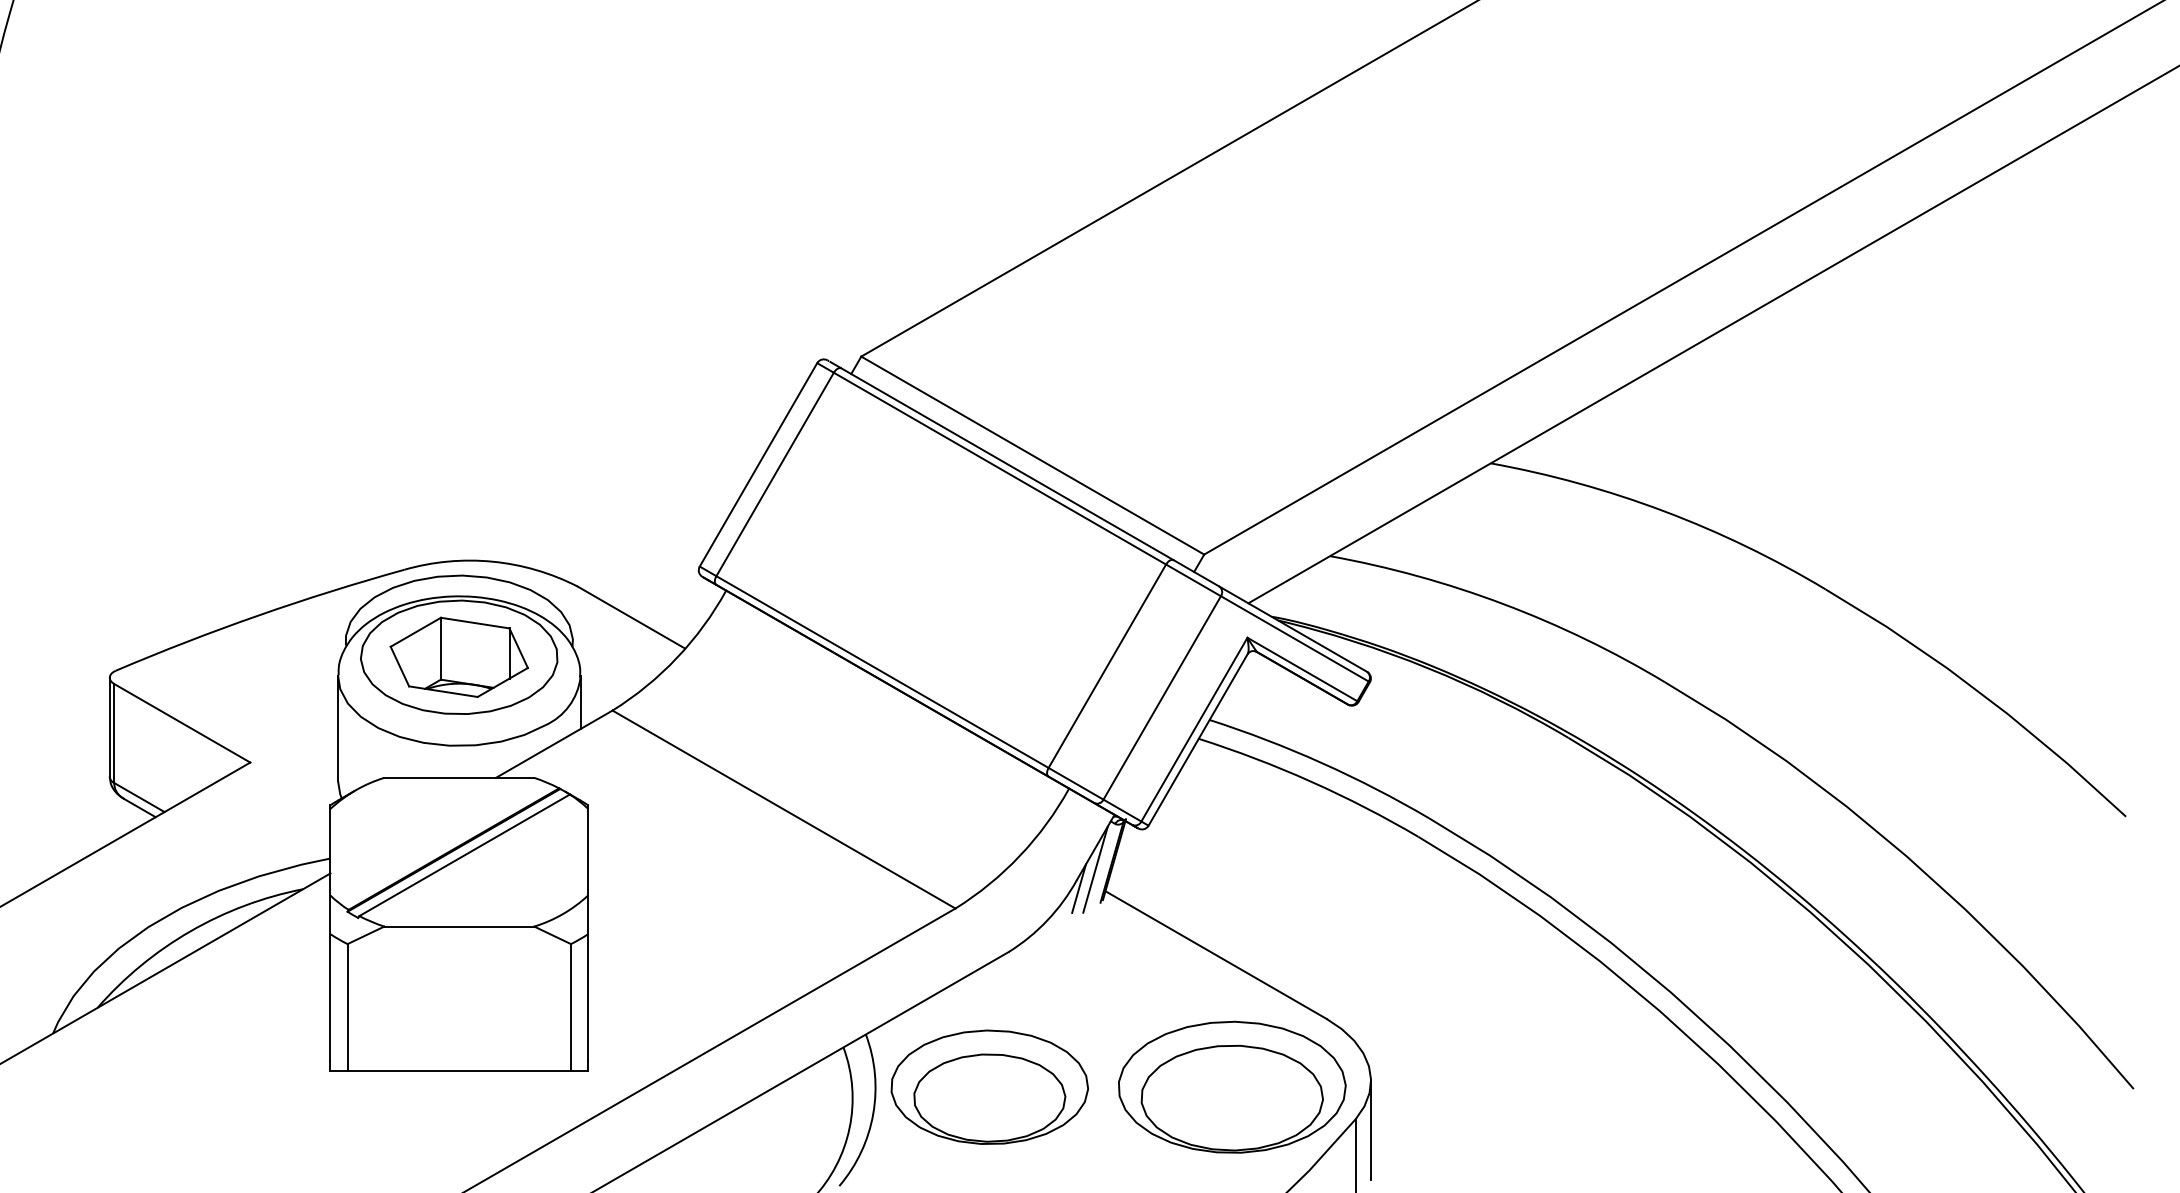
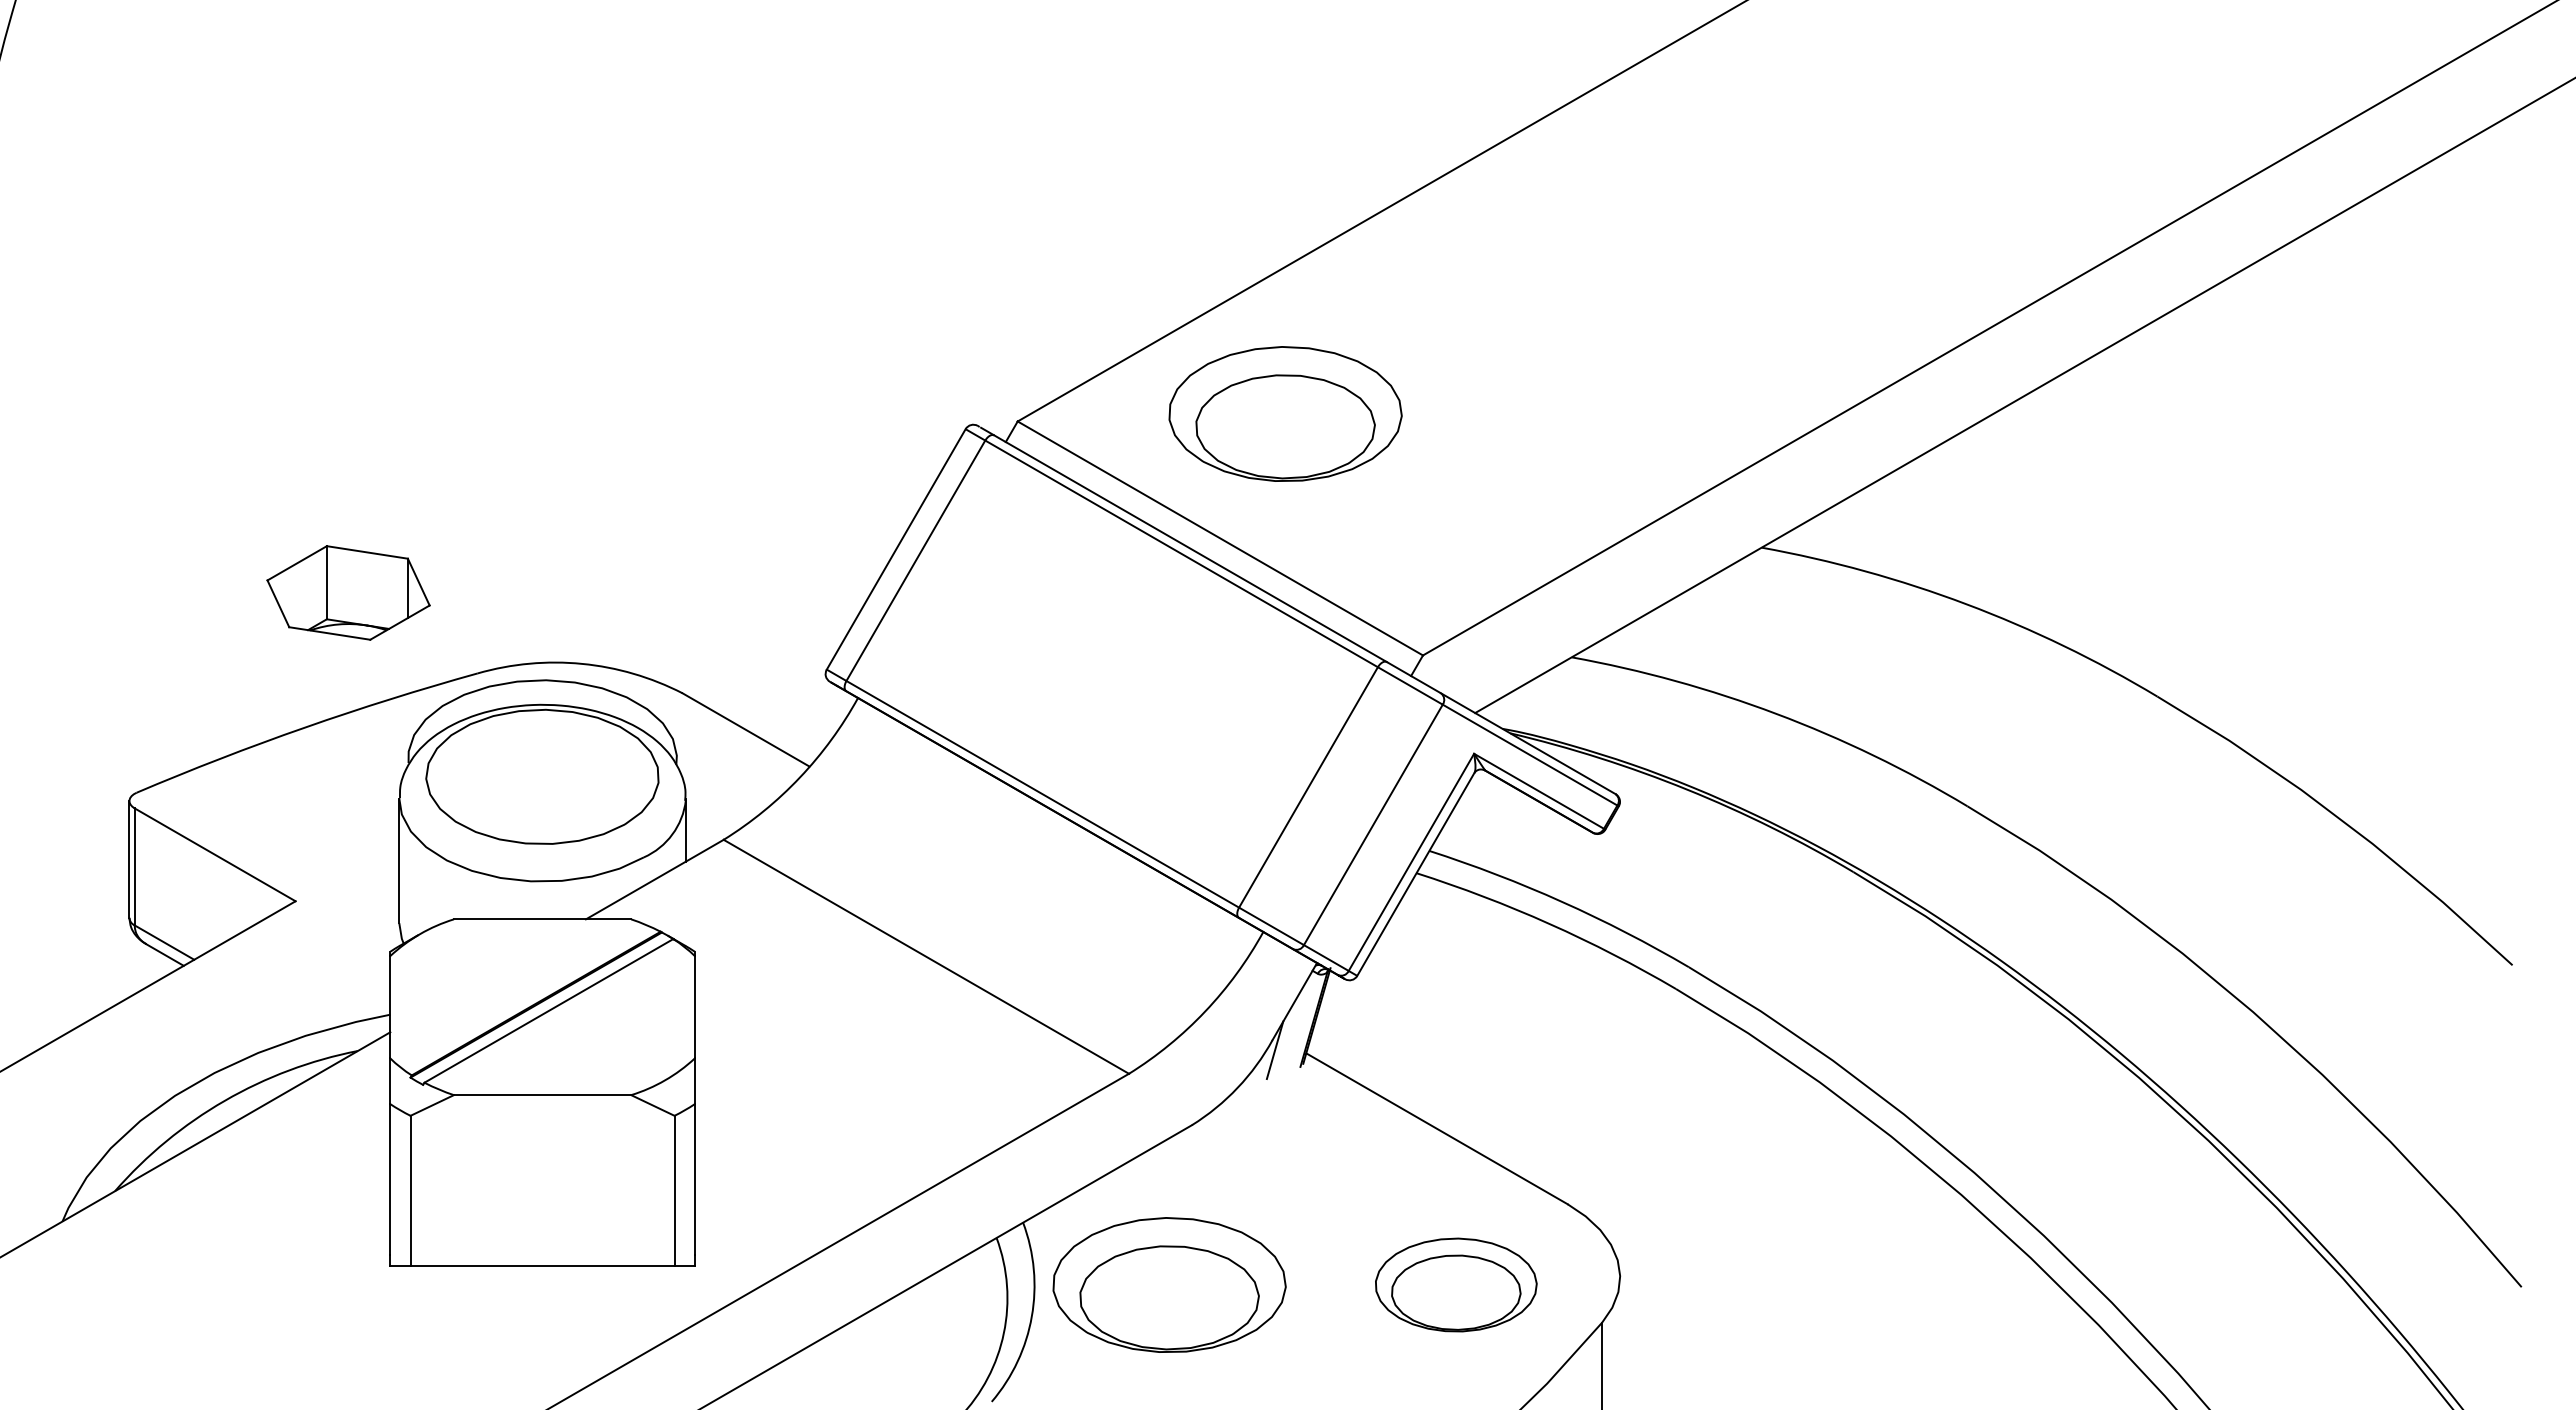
part: (1087, 349) -> (1285, 413), added
part: (459, 656) -> (348, 592), moved
line: (1095, 869) -> (1294, 1027), removed
part: (1232, 1086) -> (1456, 1284), size x0.6
line: (1371, 1129) -> (1620, 1335), removed

